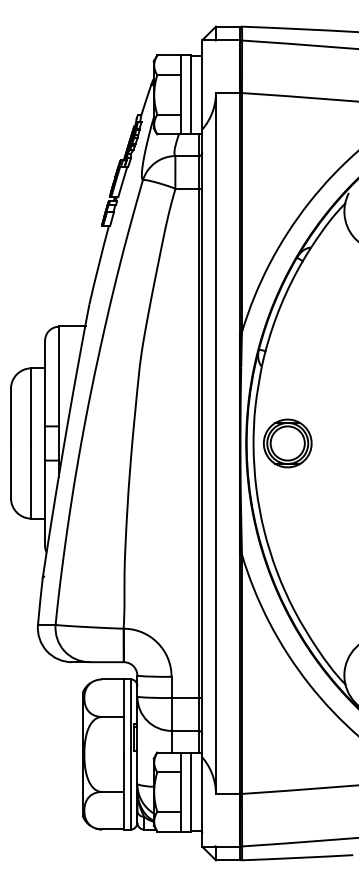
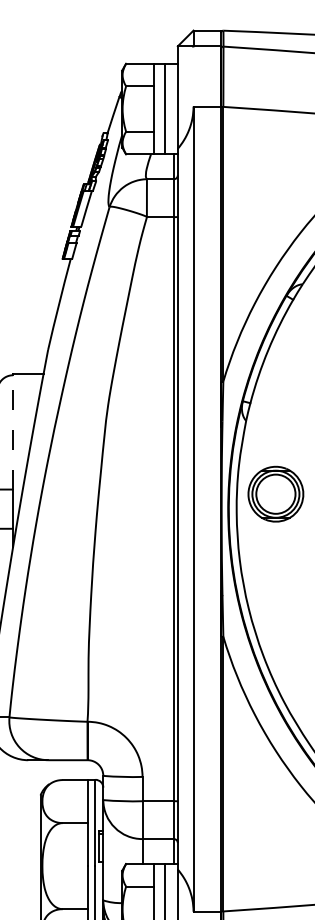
line: (58, 376) -> (12, 432), solid -> dashed
part: (287, 443) -> (275, 494), moved

